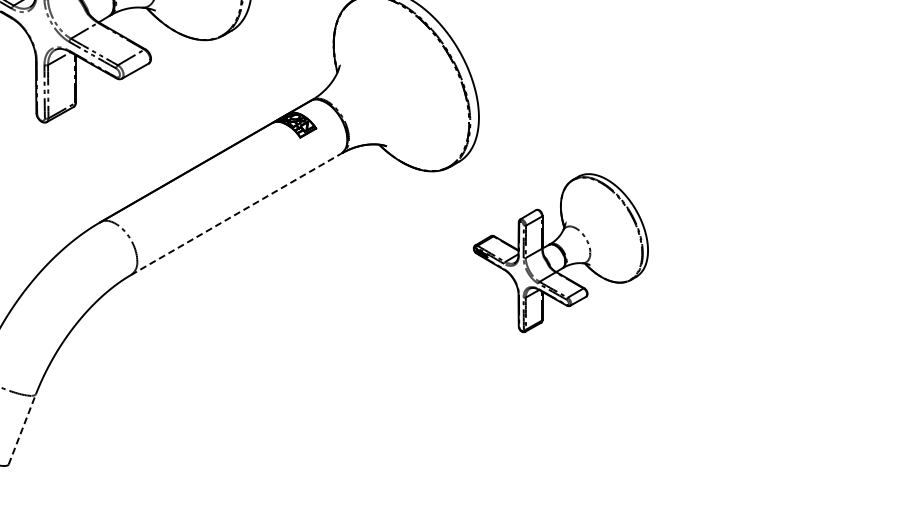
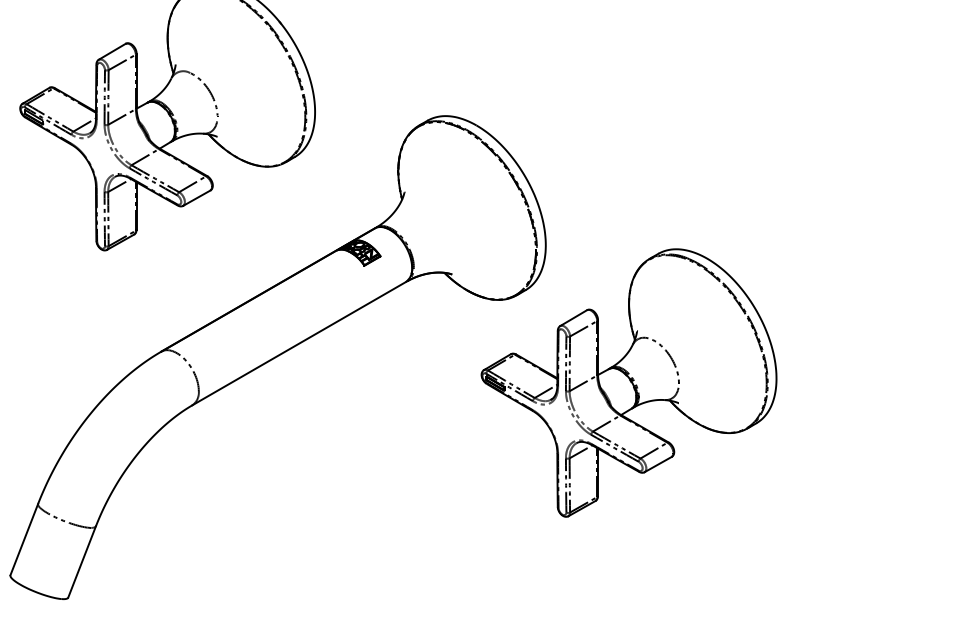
line: (236, 214) -> (299, 343), dashed -> solid
part: (560, 252) -> (628, 382), size x1.67
line: (22, 428) -> (82, 561), dashed -> solid

